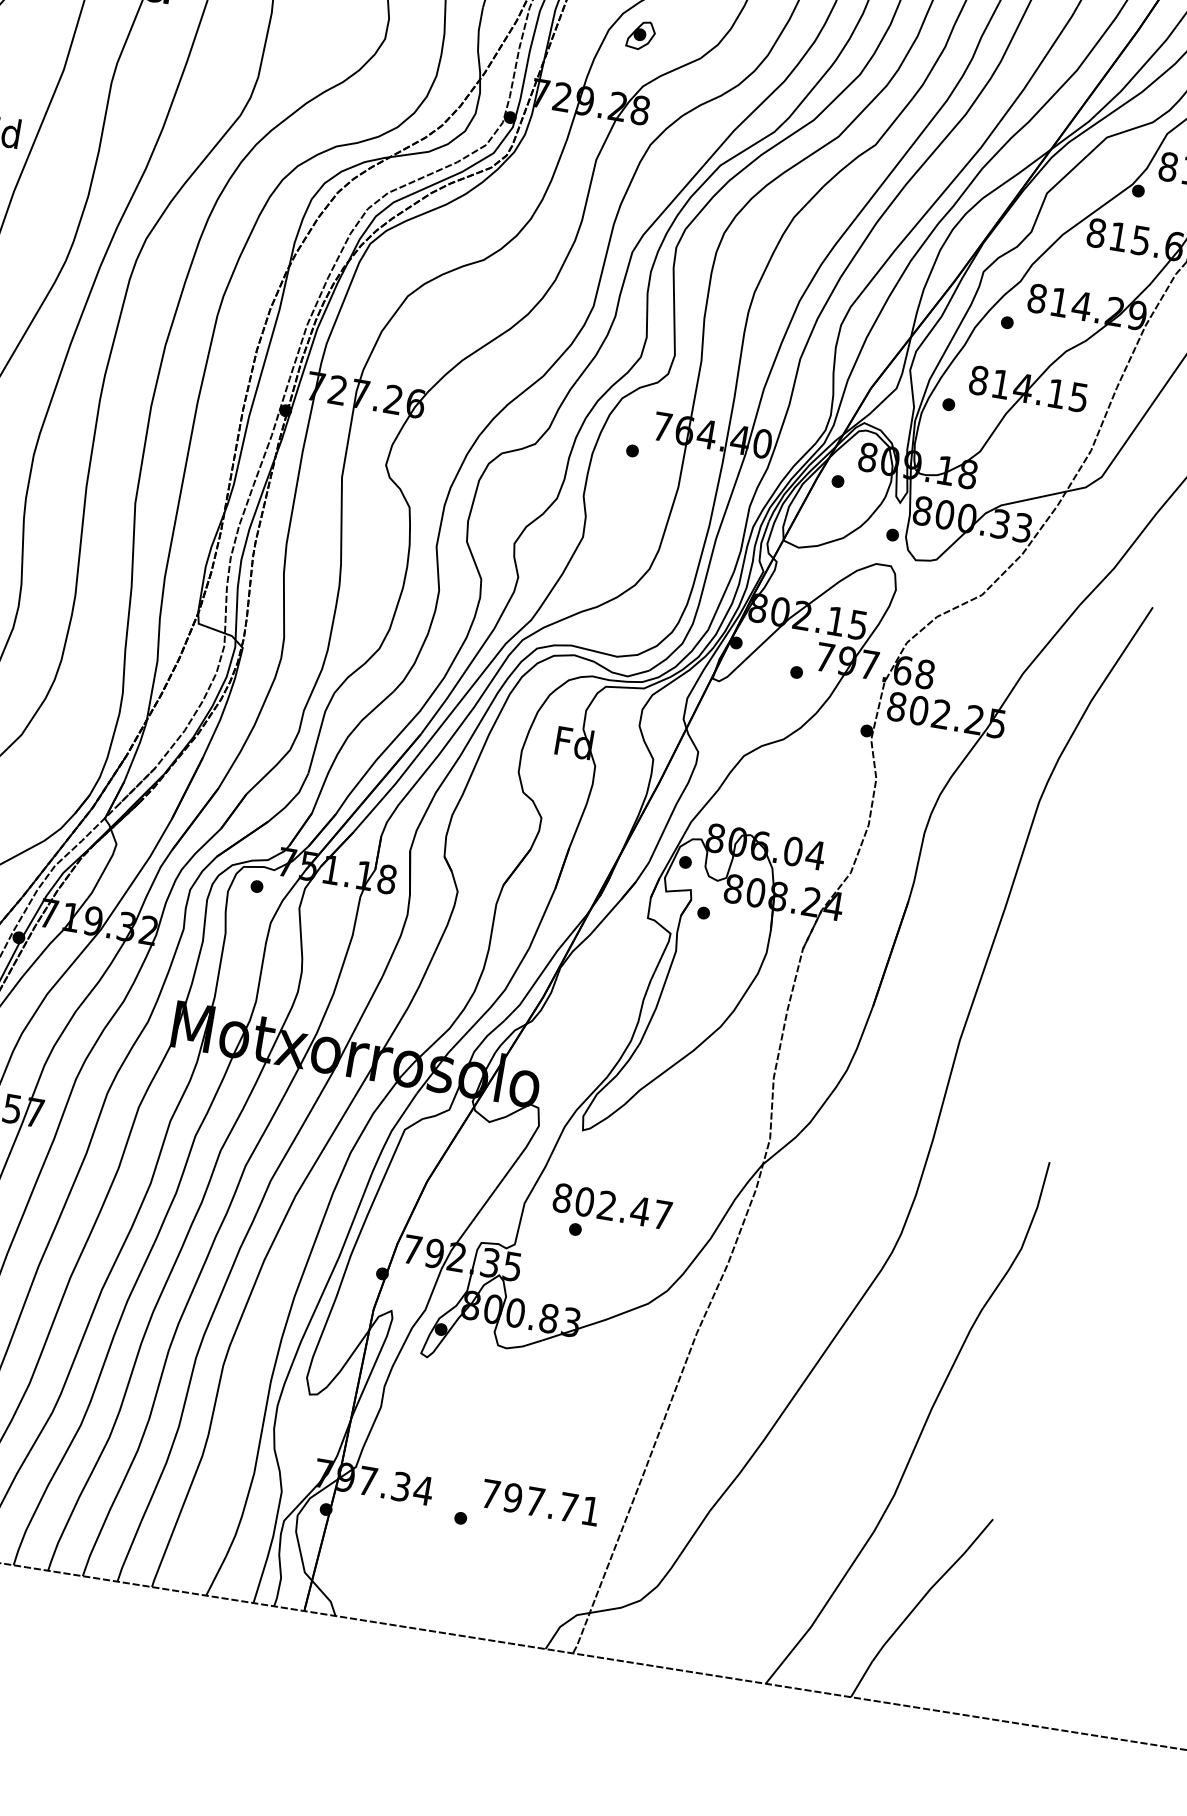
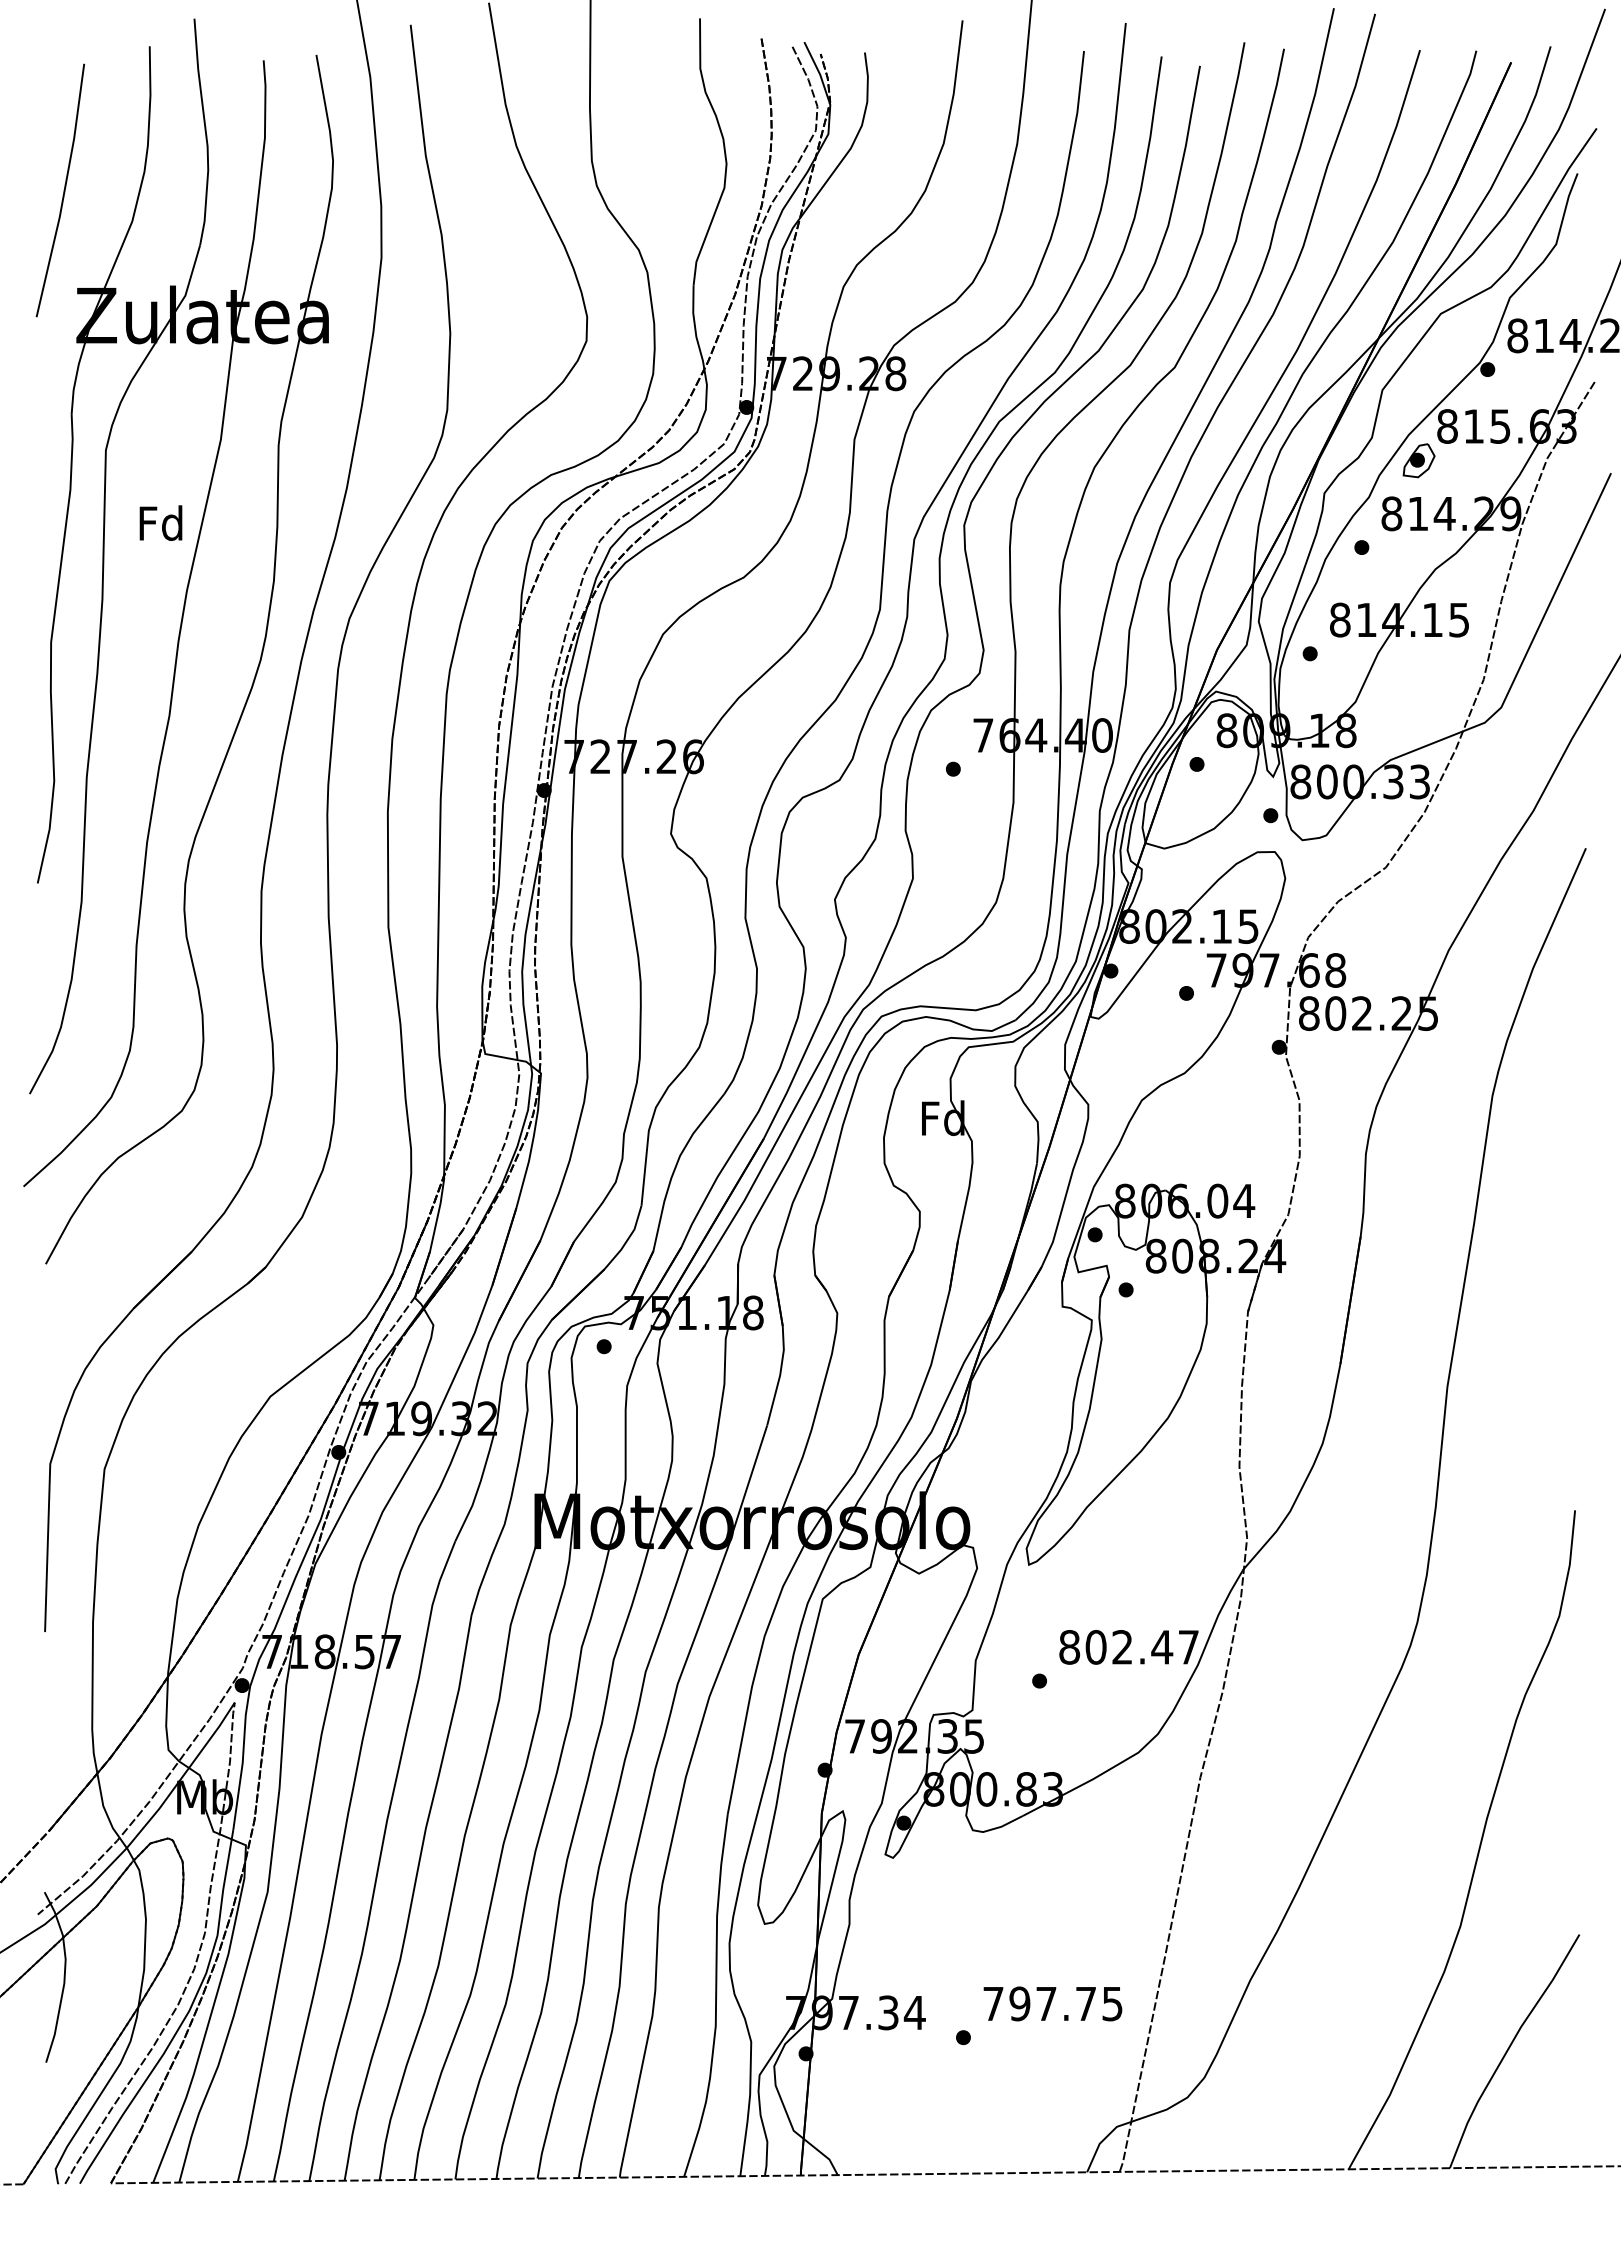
part: (640, 35) -> (1418, 460), moved
text: (612, 1206) -> (1128, 1647), moved
text: (590, 1511) -> (1112, 2004), 797.71 -> 797.75

